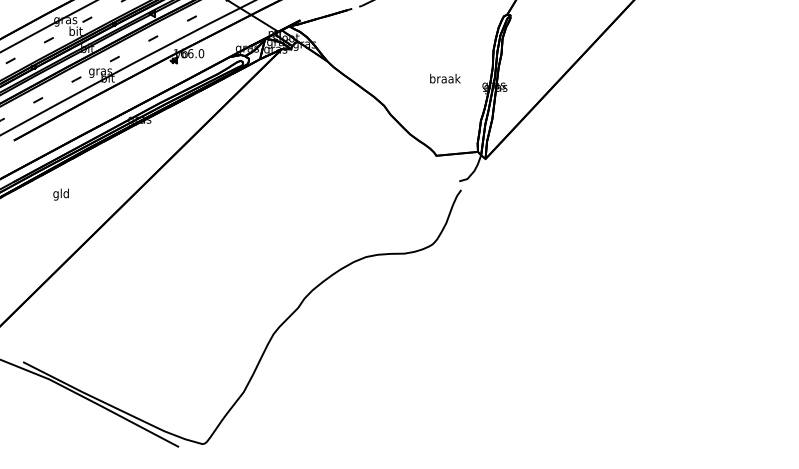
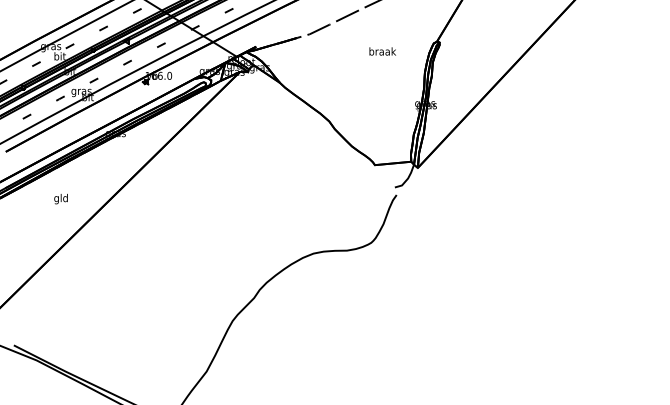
text: (445, 78) -> (382, 51), moved
text: (60, 194) -> (60, 198), moved

